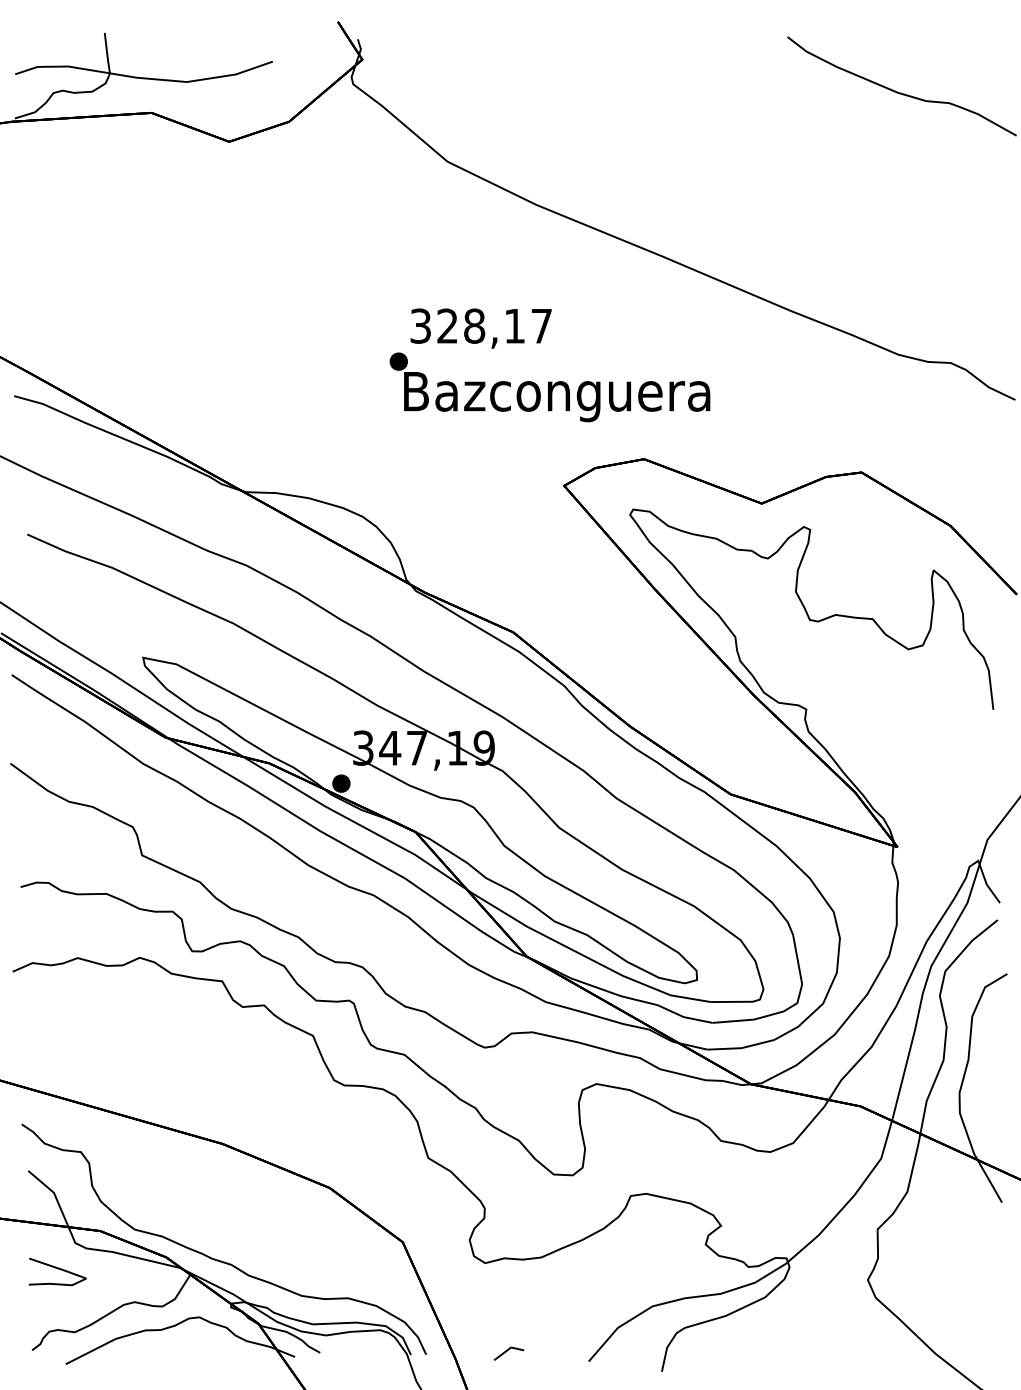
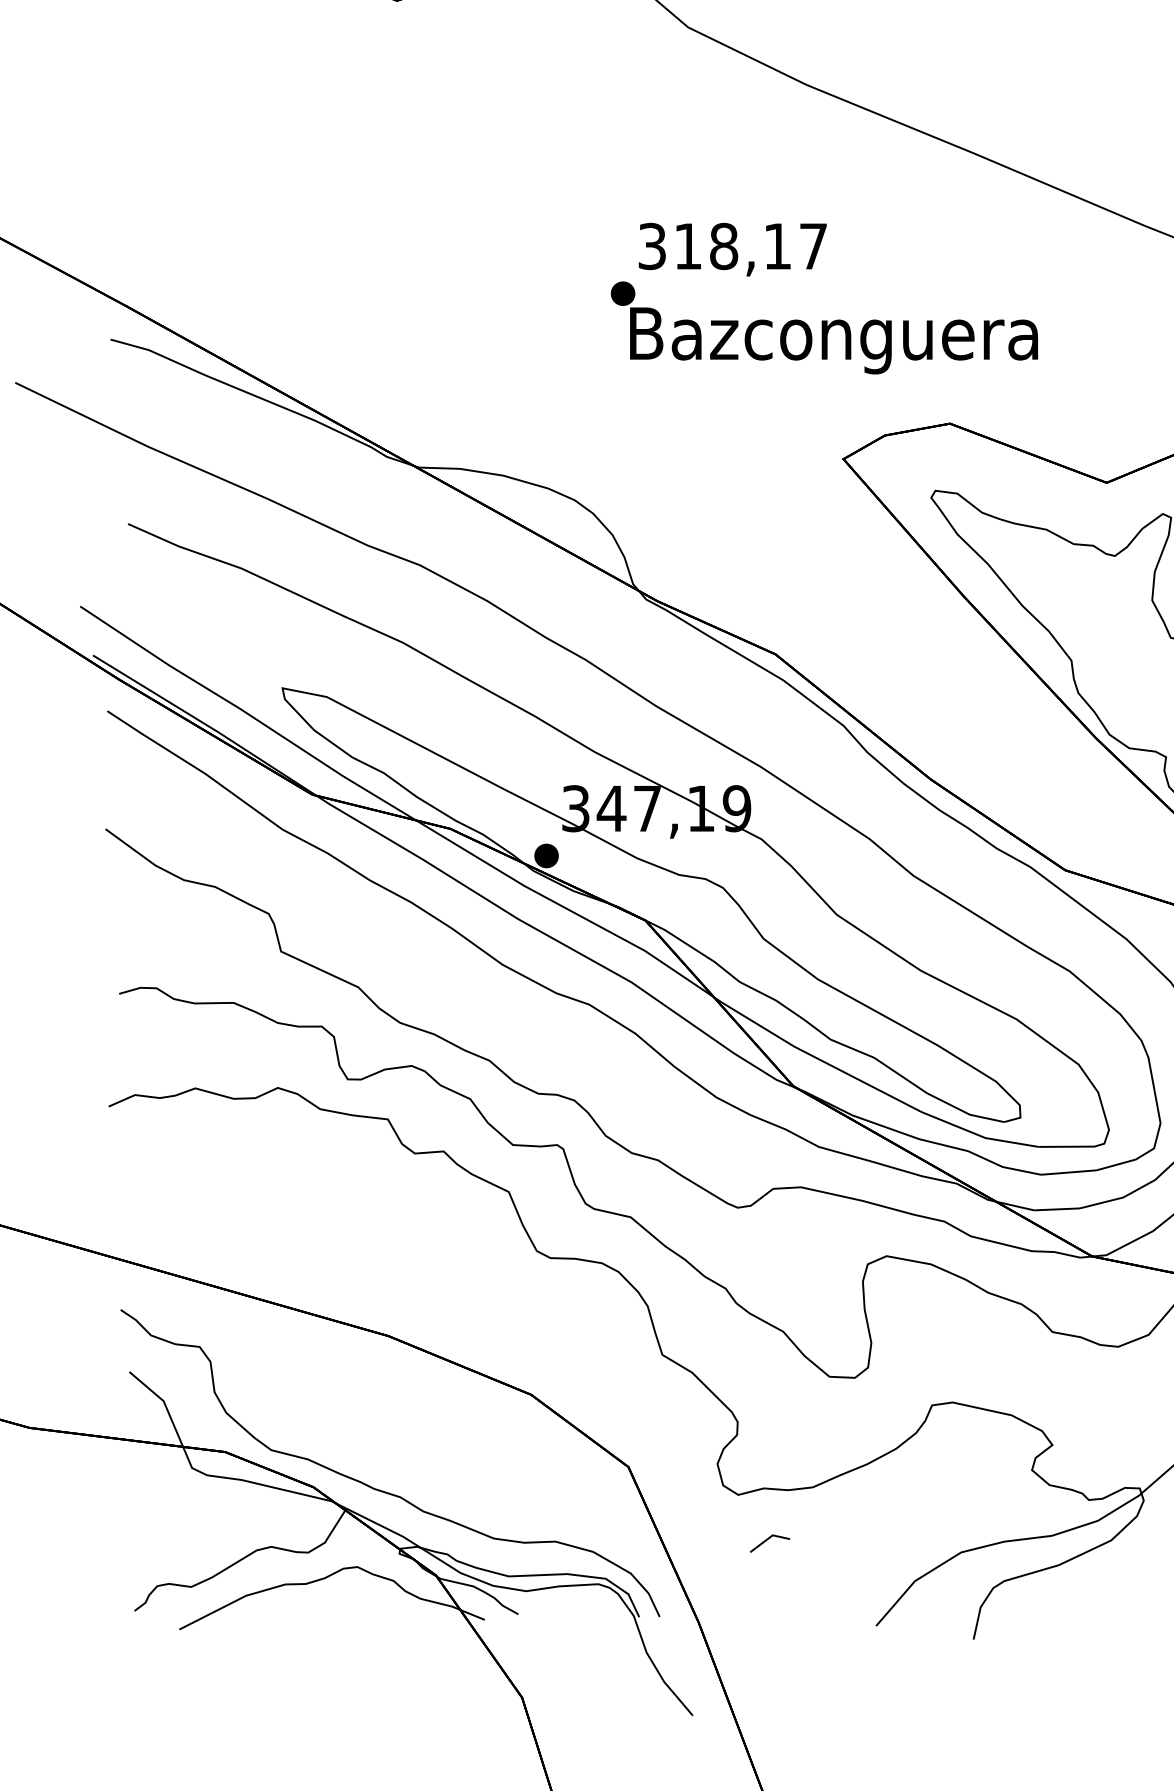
text: (447, 325) -> (687, 245), 328,17 -> 318,17
curve: (57, 1269) -> (168, 1503), removed
line: (507, 1351) -> (767, 1540), moved

